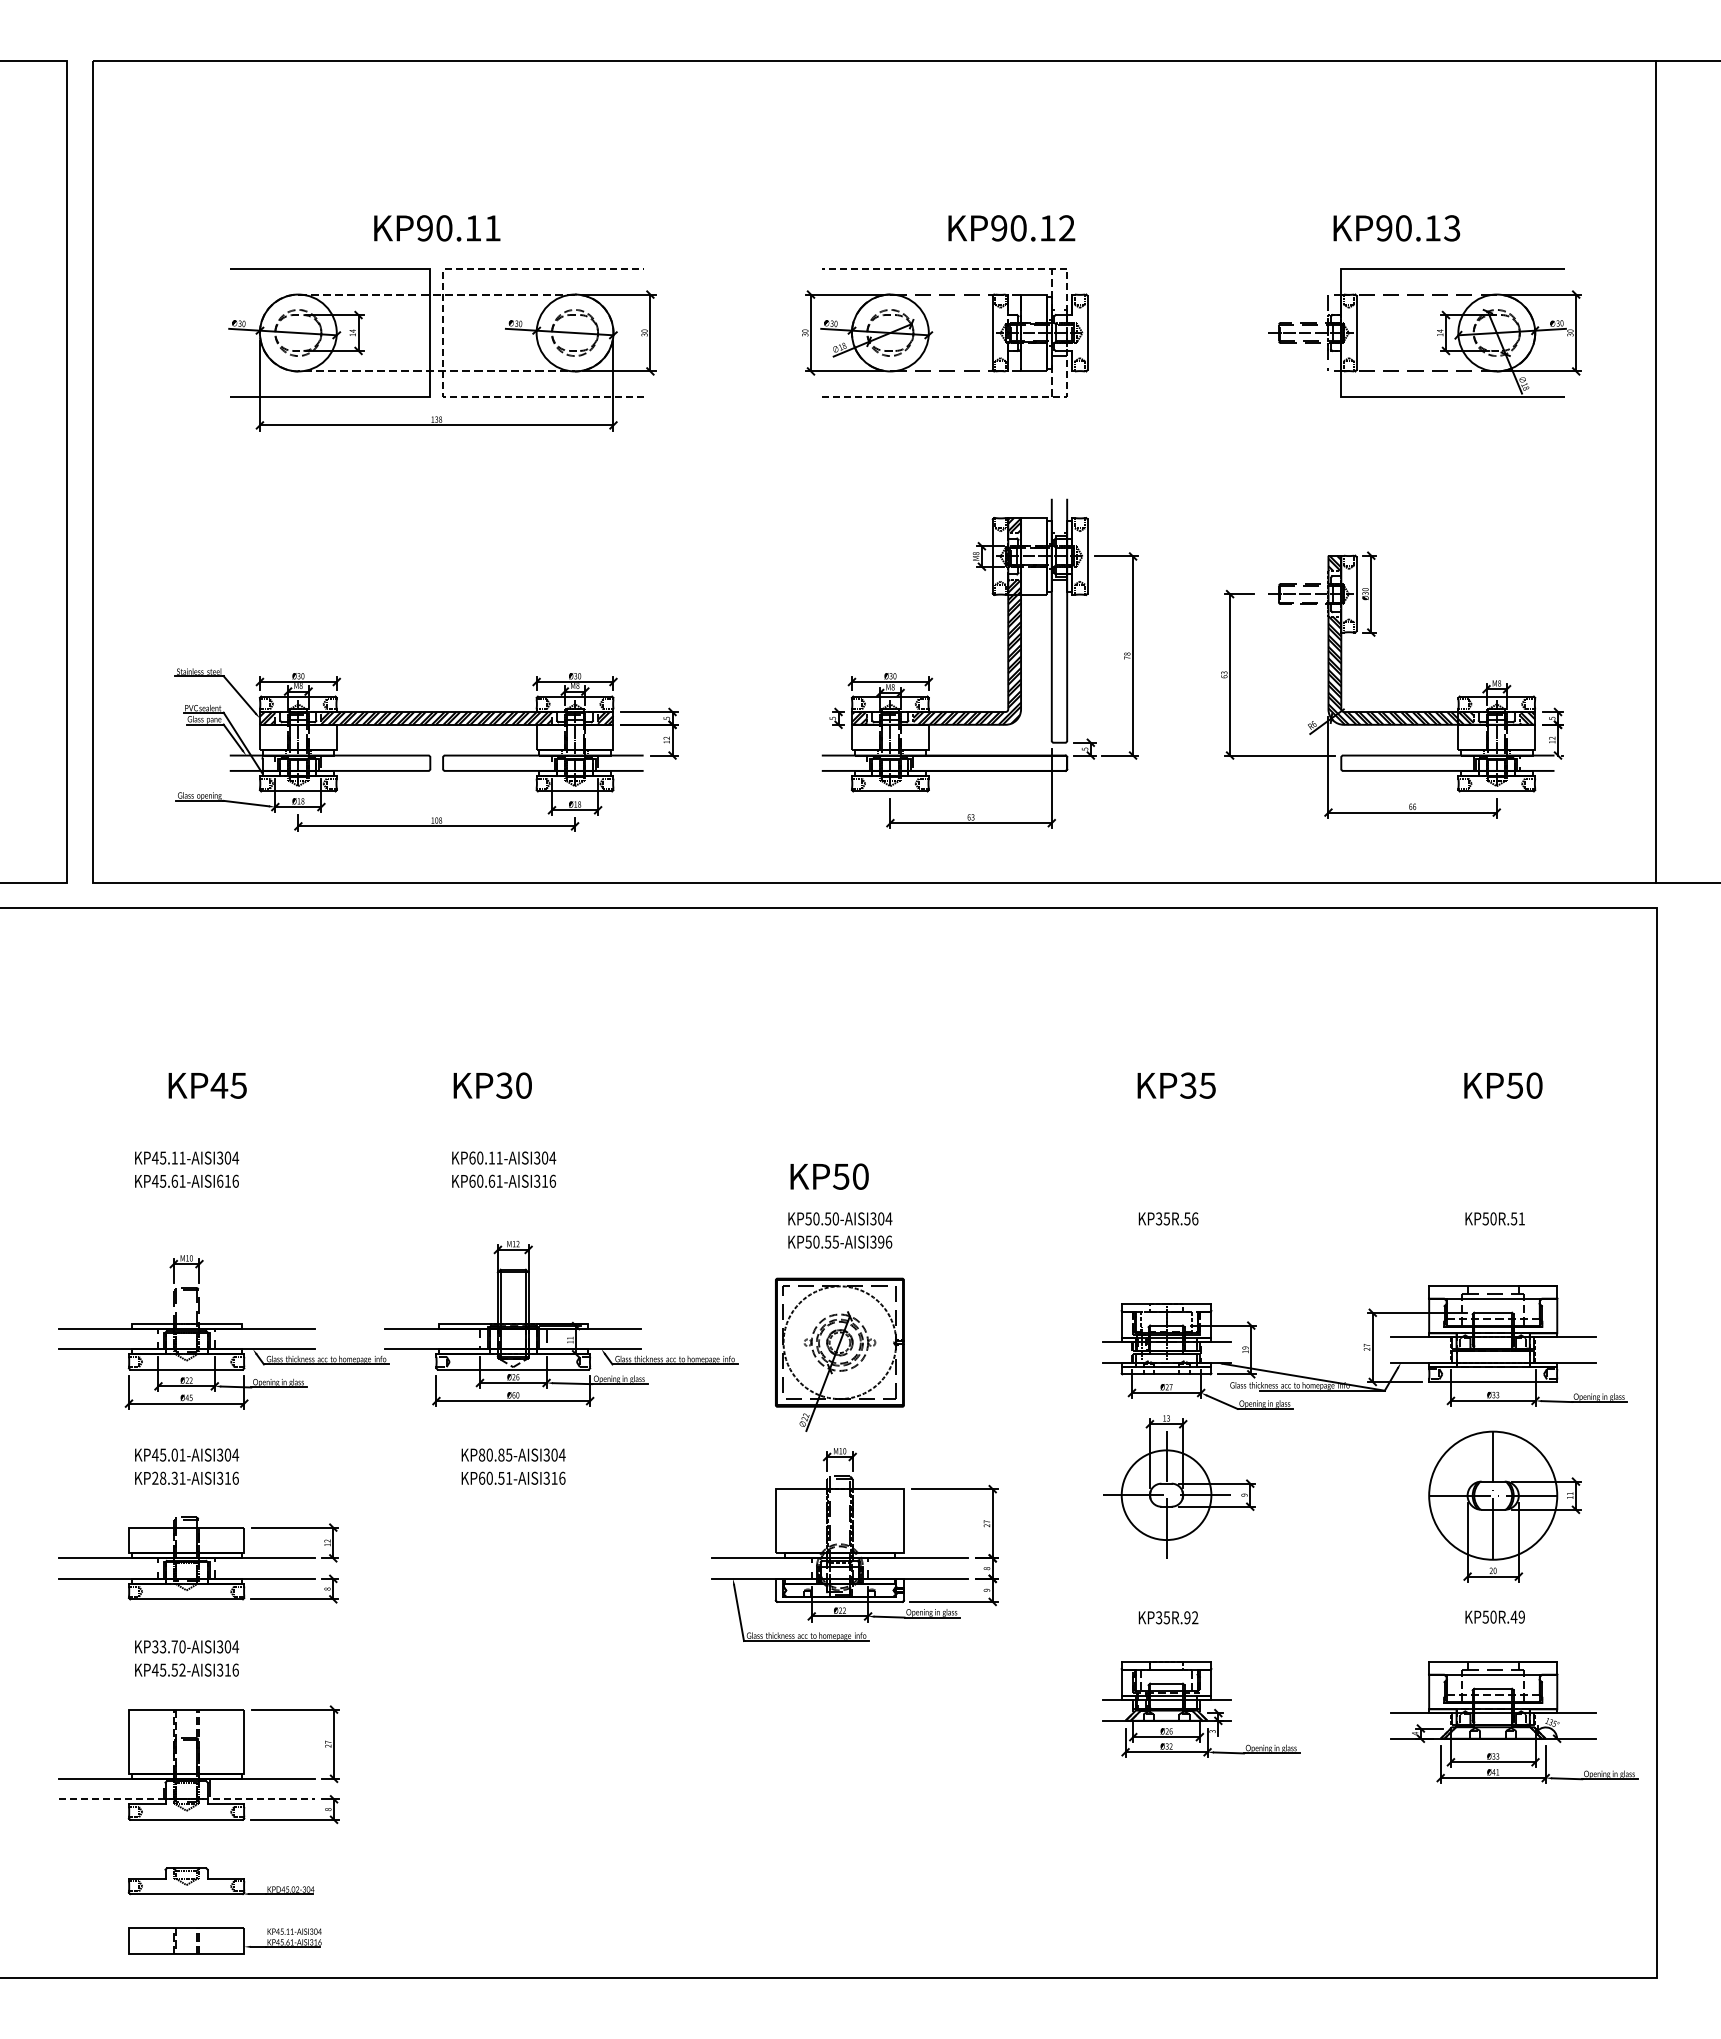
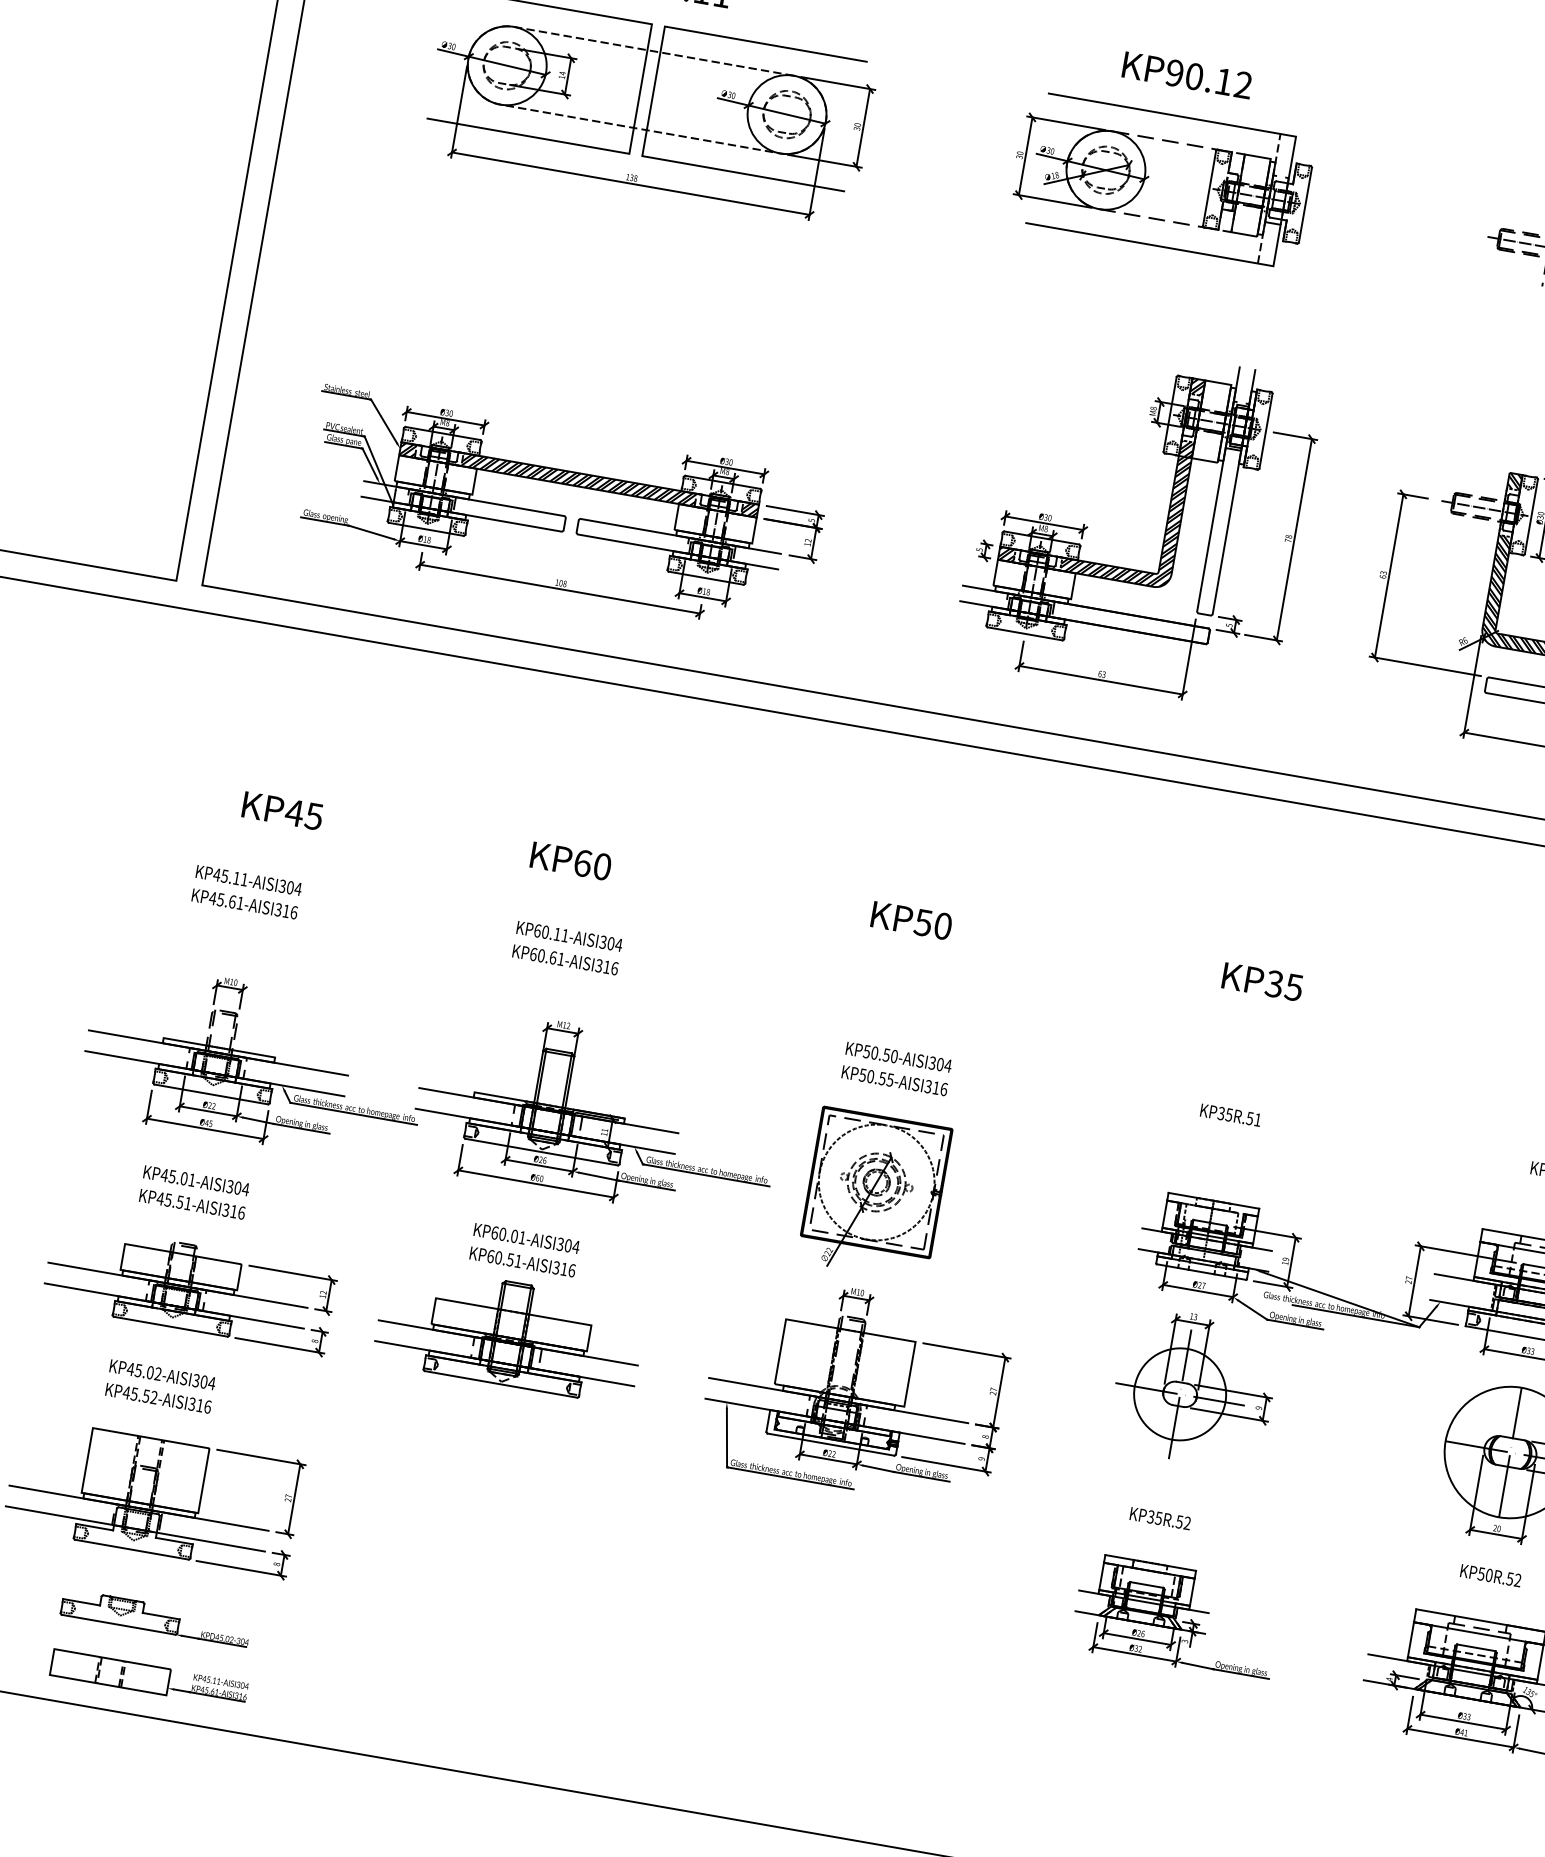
text: (1011, 228) -> (1187, 75), moved
line: (443, 332) -> (654, 90), dashed -> solid
line: (1067, 332) -> (1285, 201), dashed -> solid
text: (504, 1085) -> (582, 863), KP30 -> KP60
text: (829, 1176) -> (911, 920), moved
text: (220, 1180) -> (278, 909), KP45.61-AISI616 -> KP45.61-AISI316
text: (1195, 1218) -> (1258, 1119), KP35R.56 -> KP35R.51
text: (881, 1241) -> (936, 1087), KP50.55-AISI396 -> KP50.55-AISI316
text: (495, 1454) -> (508, 1234), KP80.85-AISI304 -> KP60.01-AISI304
text: (164, 1477) -> (169, 1199), KP28.31-AISI316 -> KP45.51-AISI316
part: (512, 1549) -> (509, 1333), added
text: (1517, 1616) -> (1513, 1578), KP50R.49 -> KP50R.52
text: (1187, 1617) -> (1179, 1521), KP35R.92 -> KP35R.52
text: (168, 1646) -> (144, 1371), KP33.70-AISI304 -> KP45.02-AISI304
line: (187, 1799) -> (136, 1529), dashed -> solid

